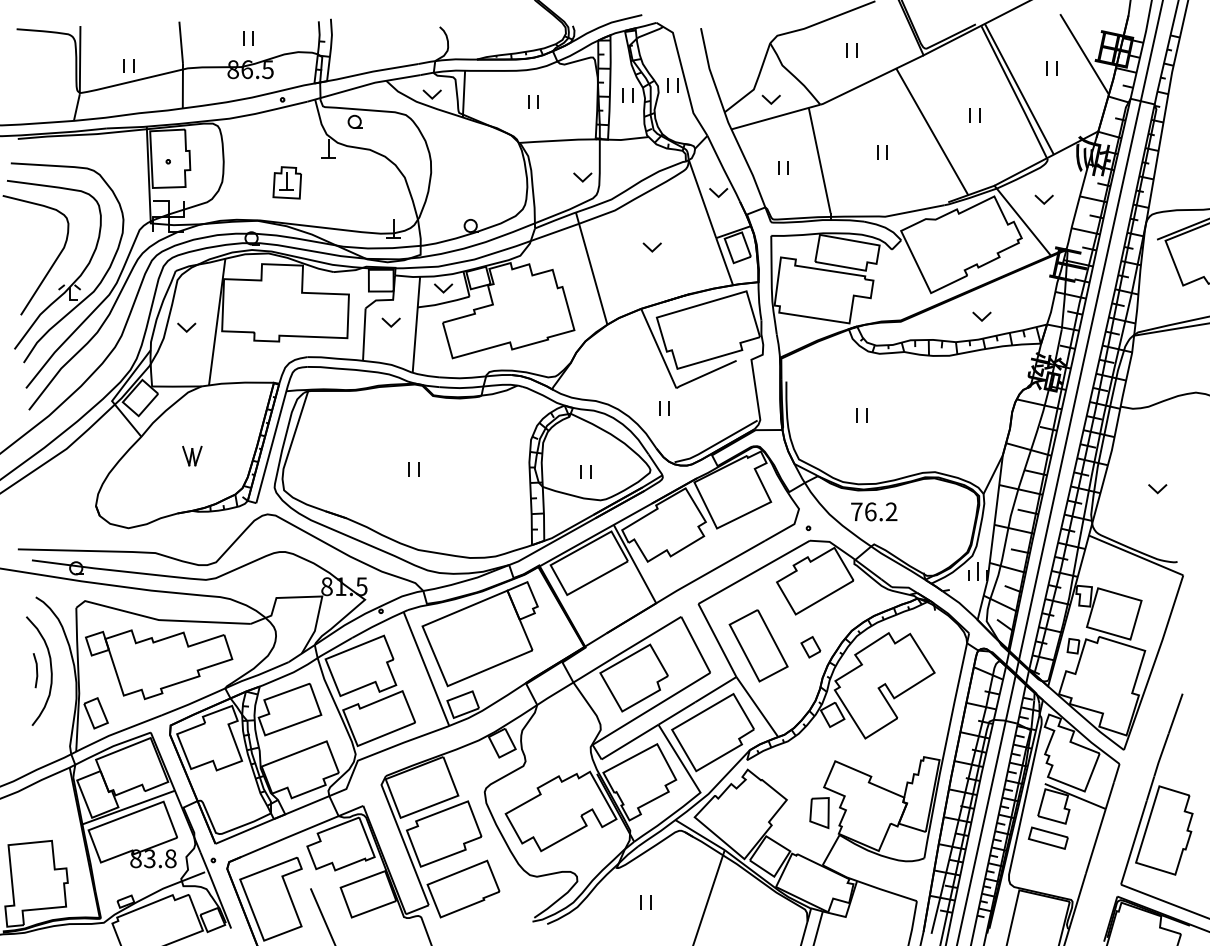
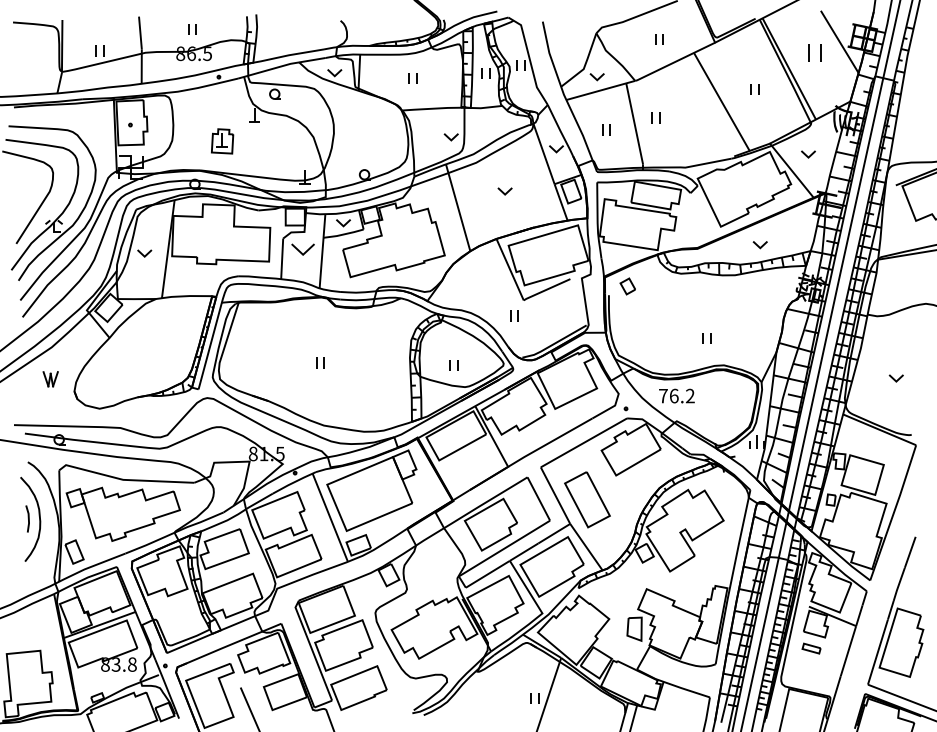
part: (1051, 68) -> (814, 52), size x1.6
part: (882, 152) -> (656, 117), moved
part: (390, 322) -> (302, 249), size x1.6
part: (861, 415) -> (706, 338), moved
part: (192, 455) -> (50, 378), moved
part: (810, 647) -> (627, 286), moved
part: (1047, 837) -> (811, 648), size x0.6
part: (645, 902) -> (534, 698), moved

